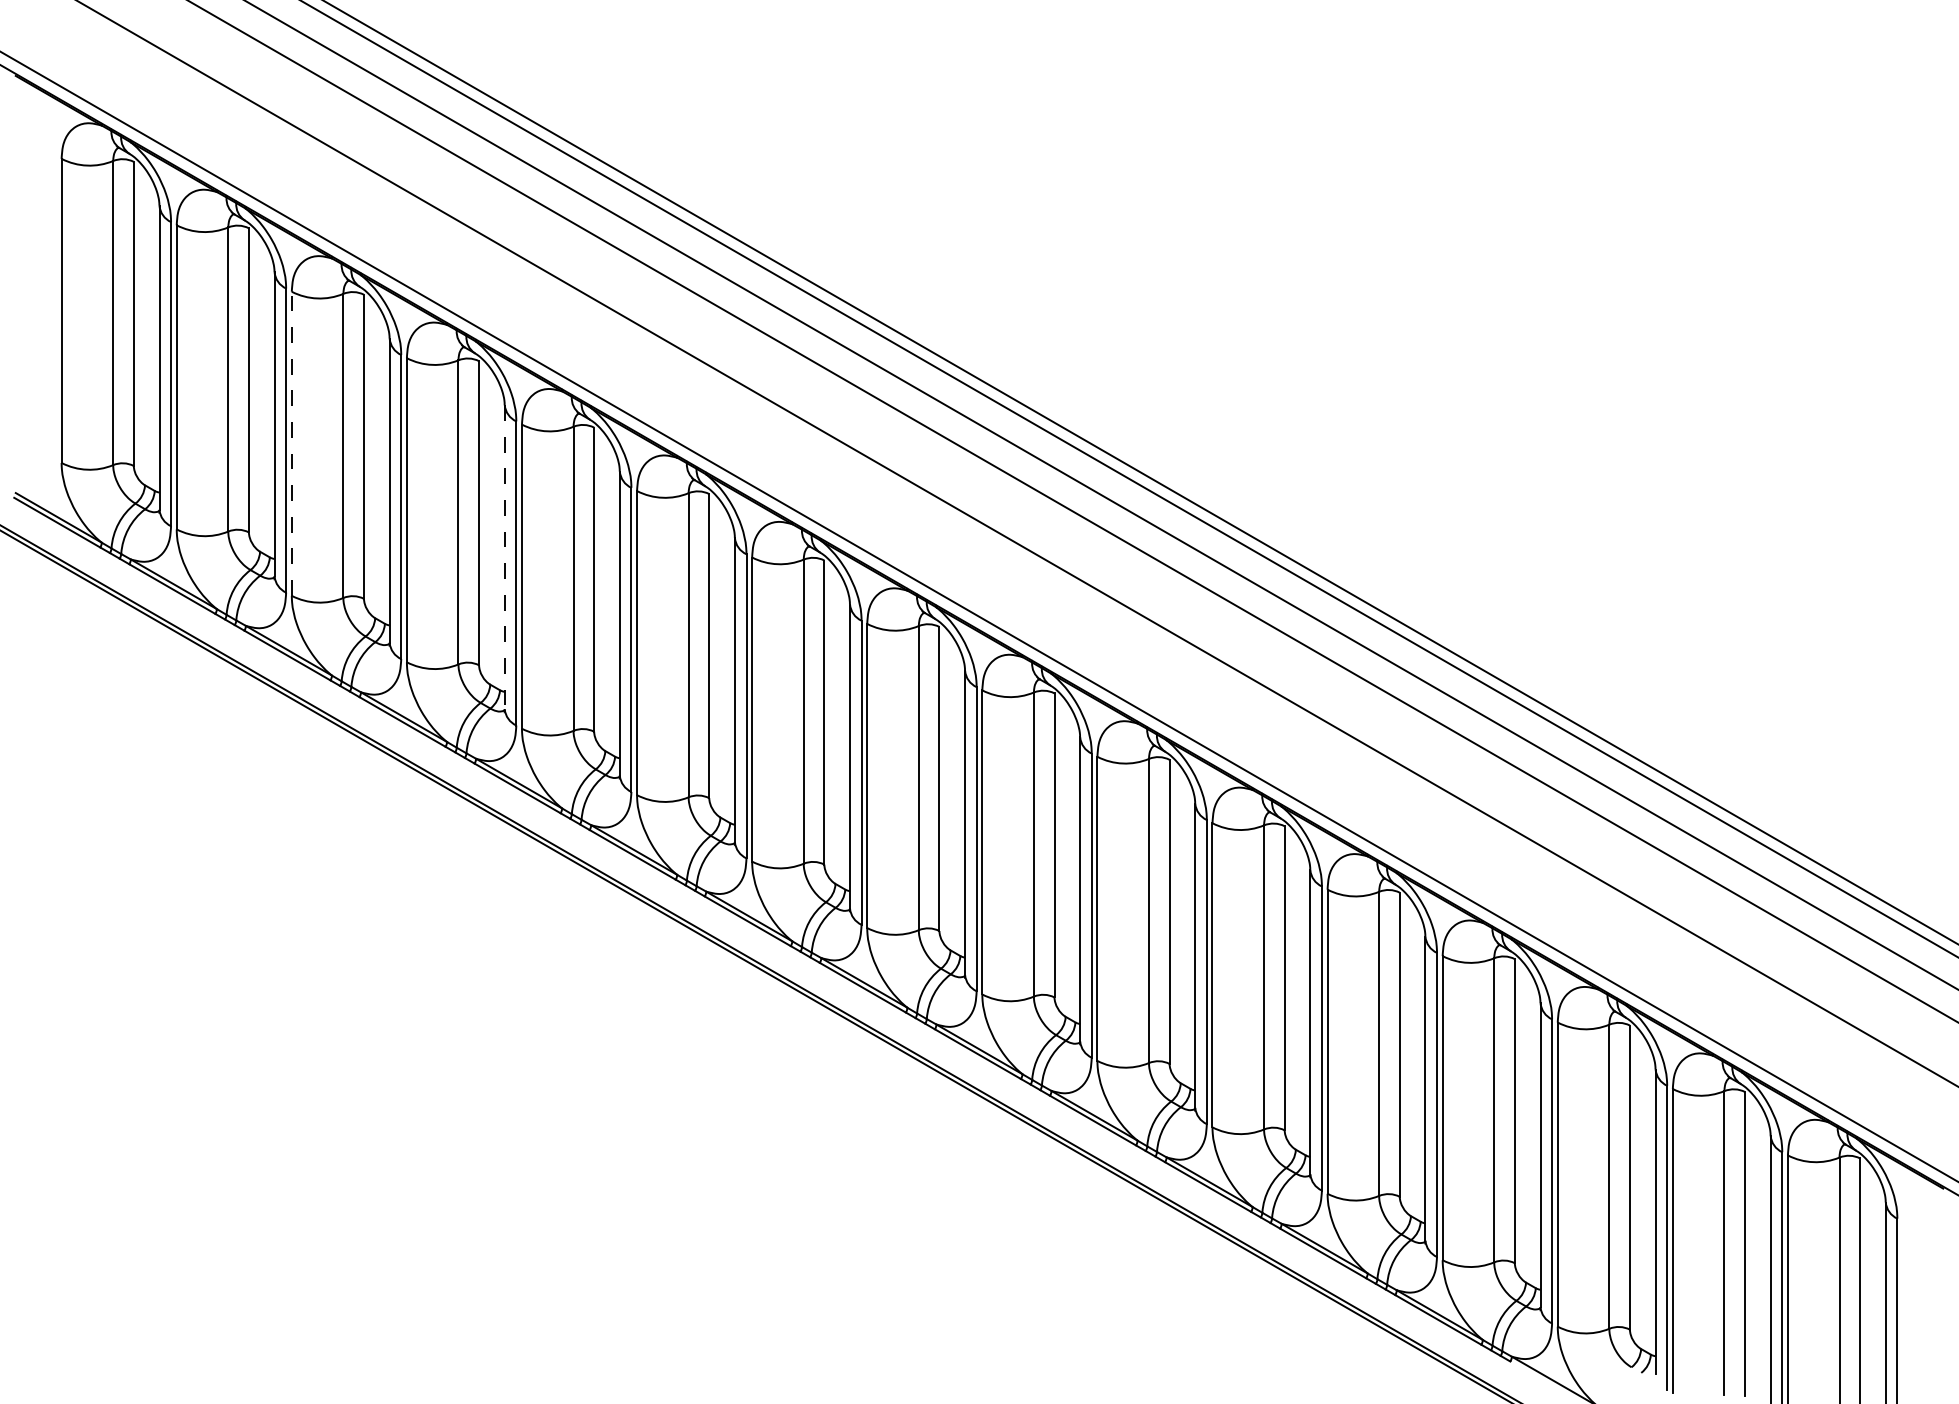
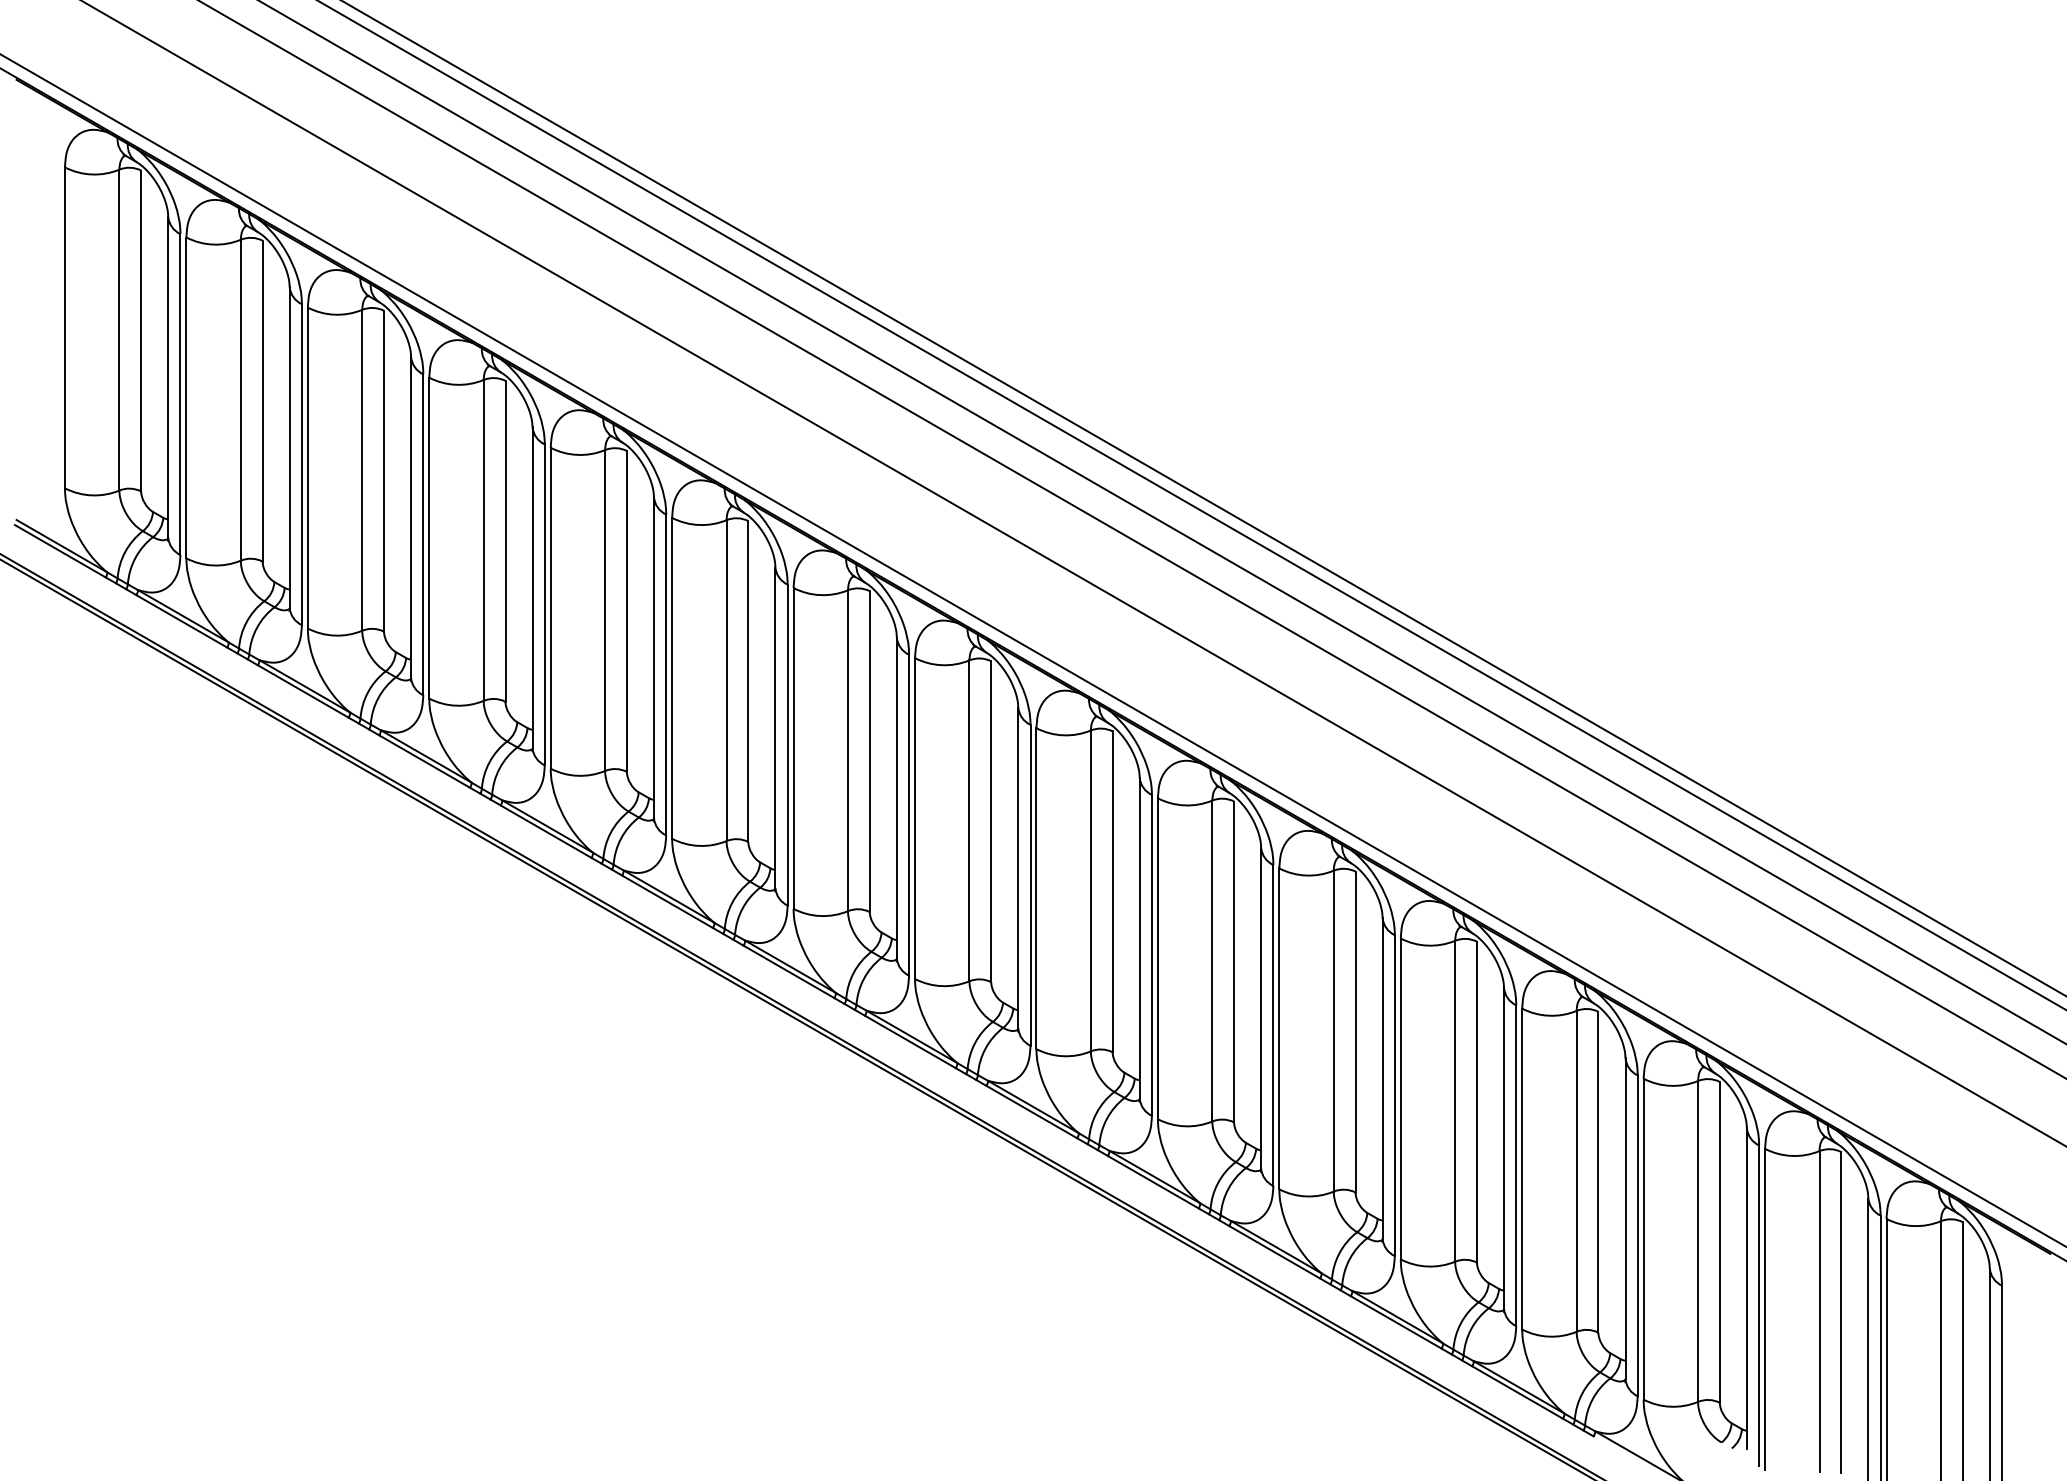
line: (291, 443) -> (307, 467), dashed -> solid
line: (504, 557) -> (532, 588), dashed -> solid

